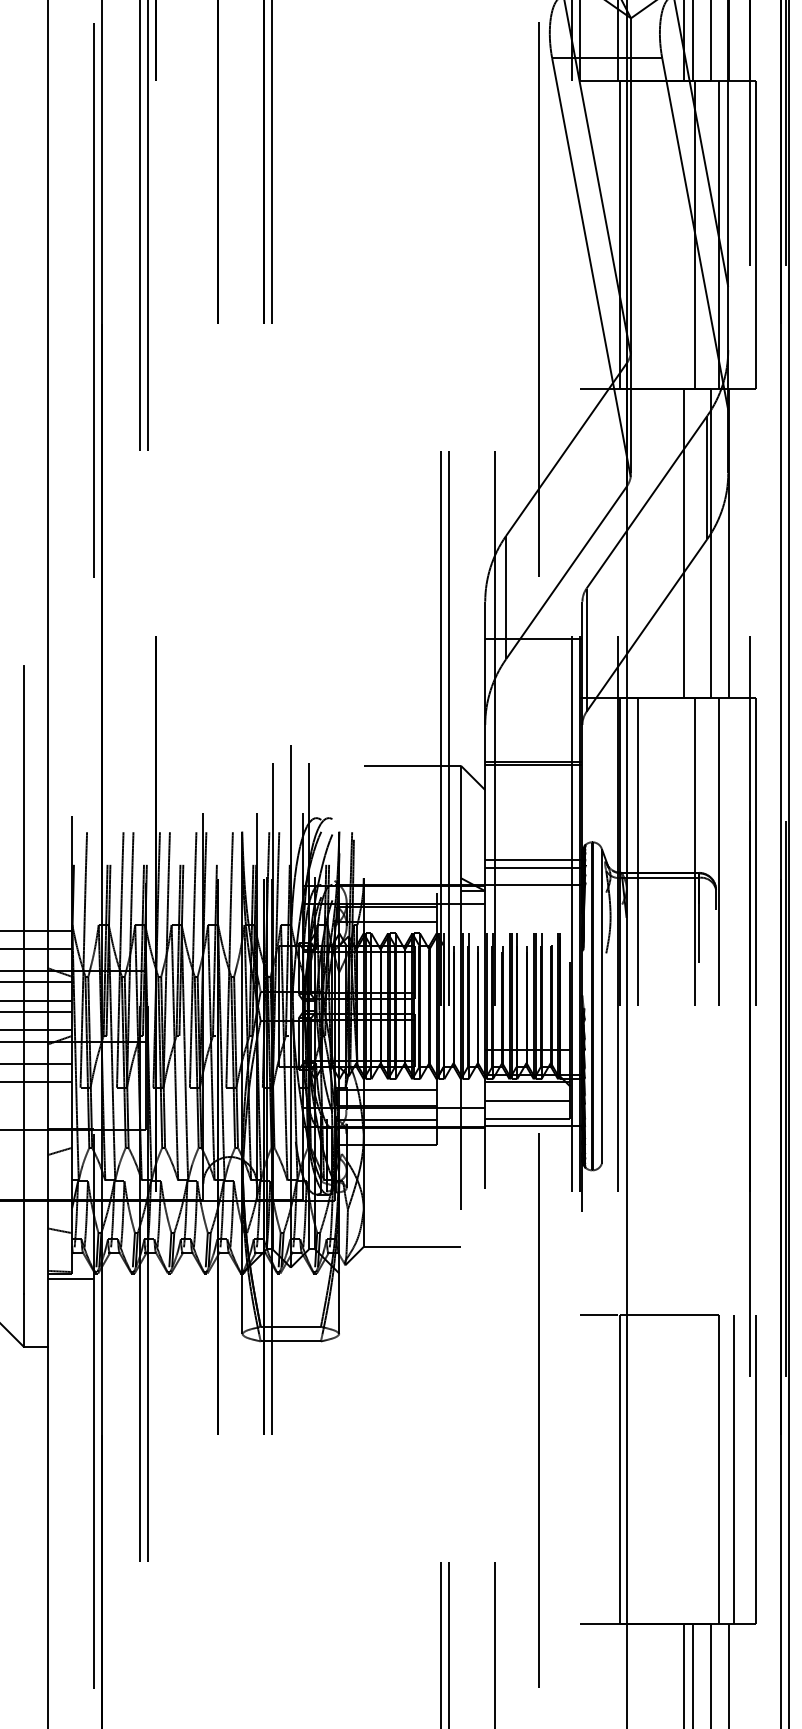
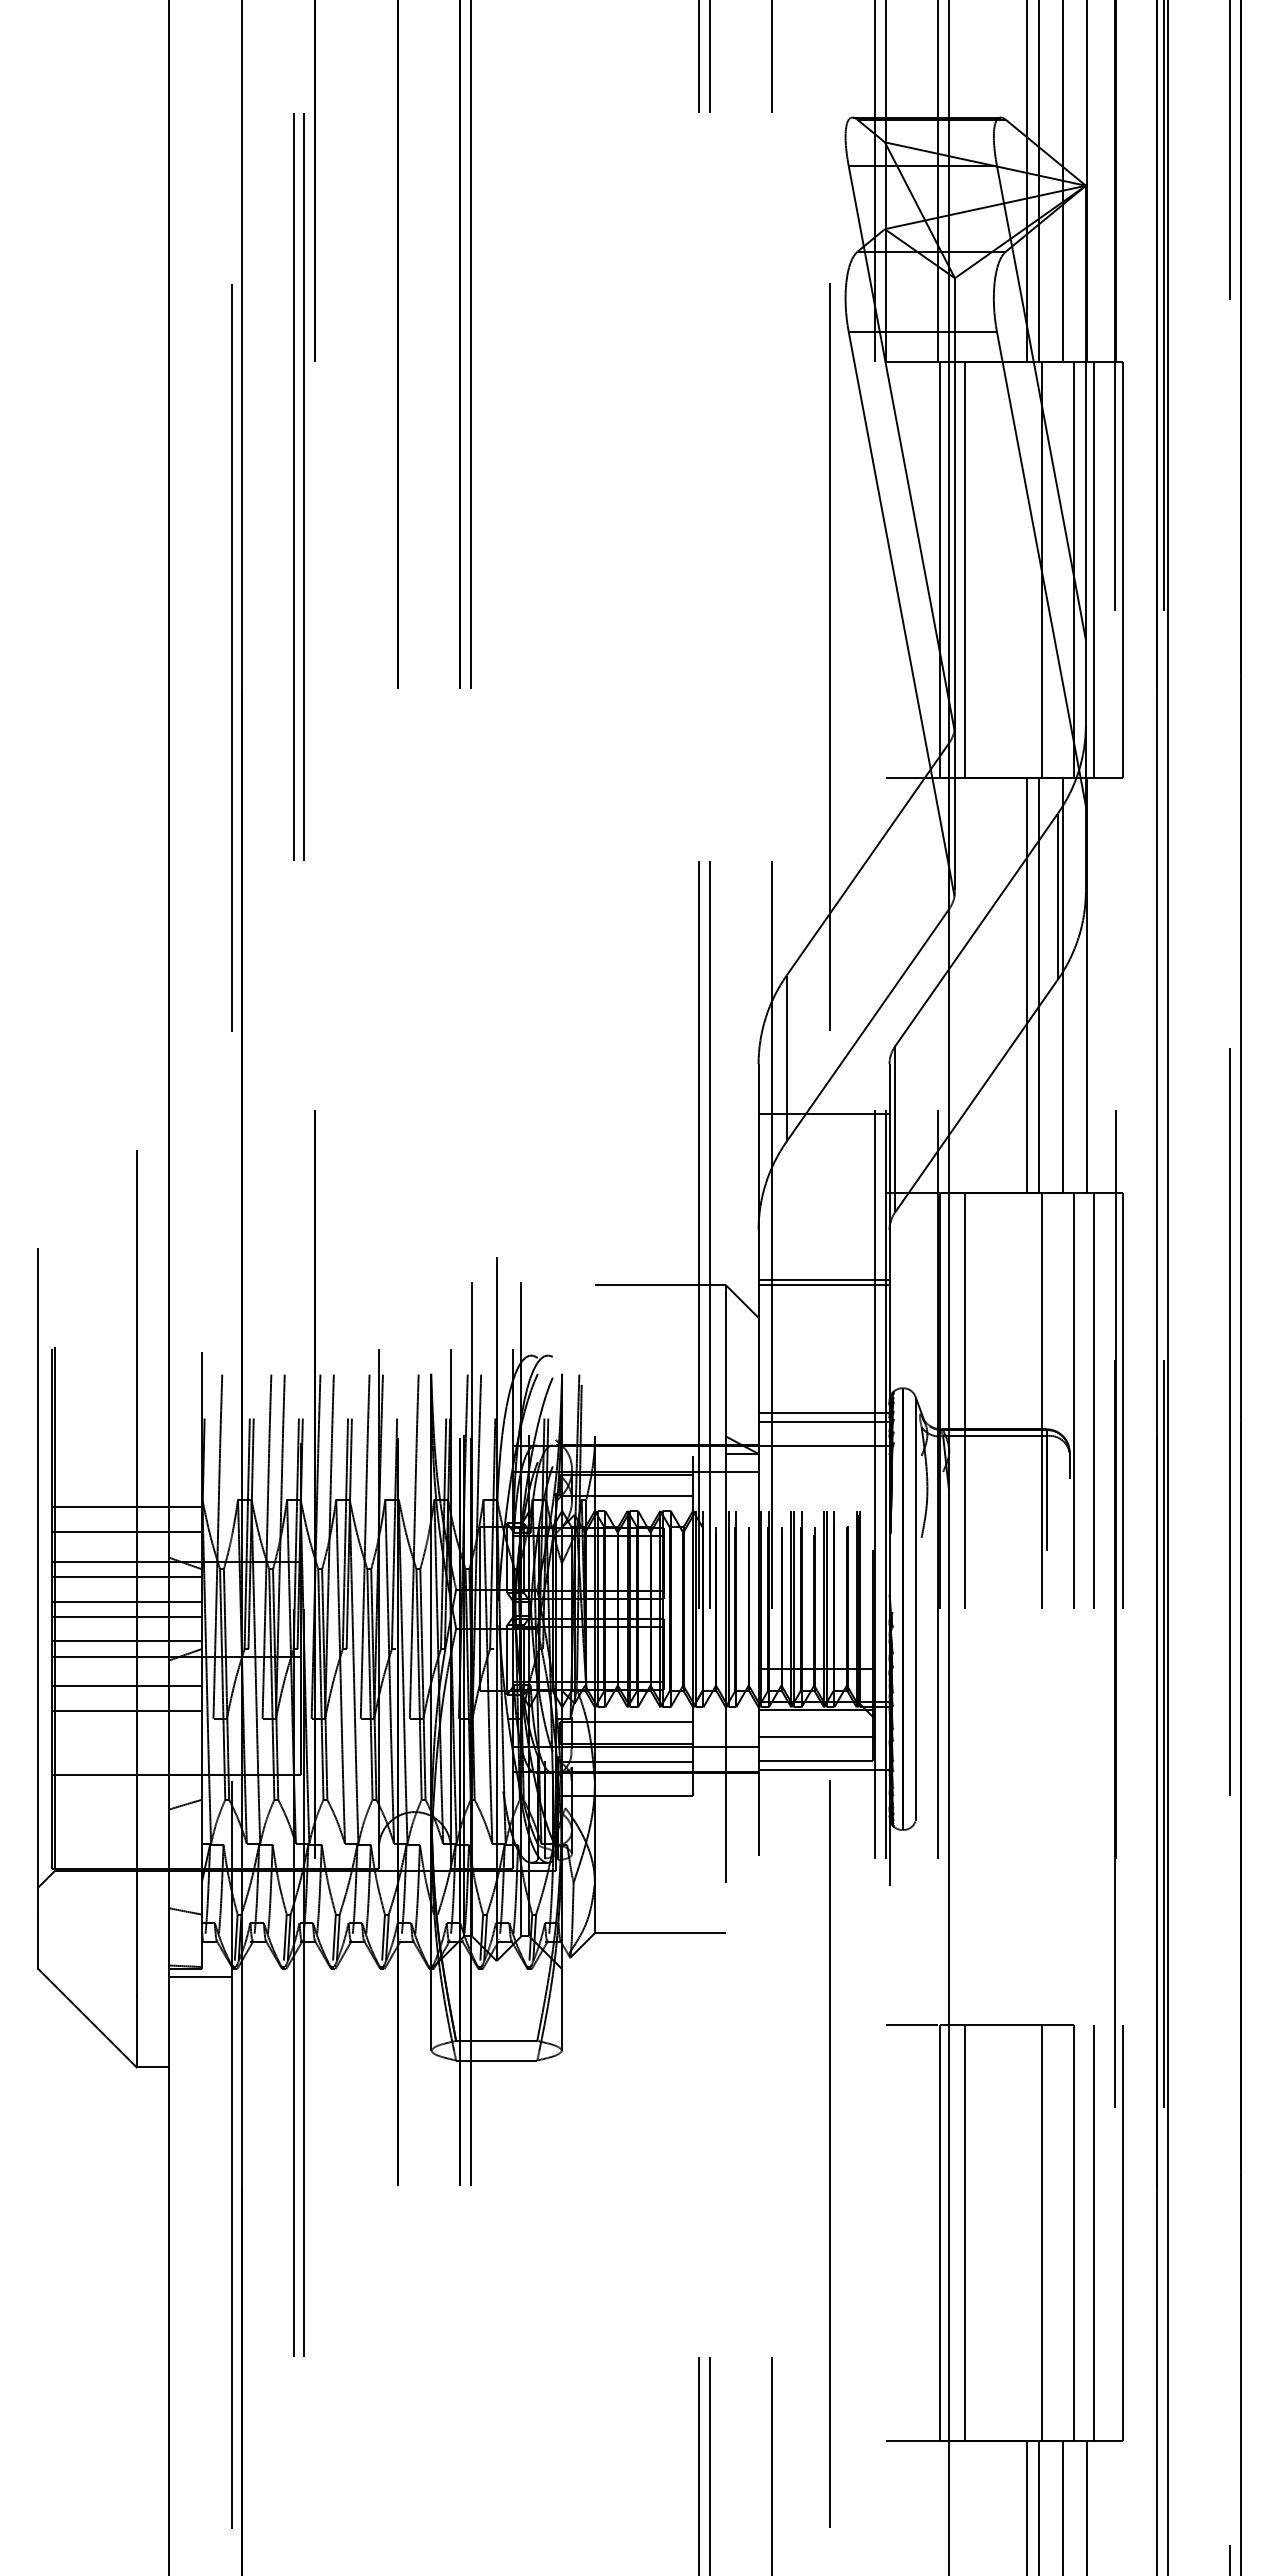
line: (638, 234) -> (964, 569), added
line: (733, 234) -> (1093, 569), added
line: (693, 543) -> (1038, 985), added
line: (733, 852) -> (1093, 1401), added
line: (638, 1469) -> (964, 2232), added
line: (695, 1469) -> (1041, 2232), added

